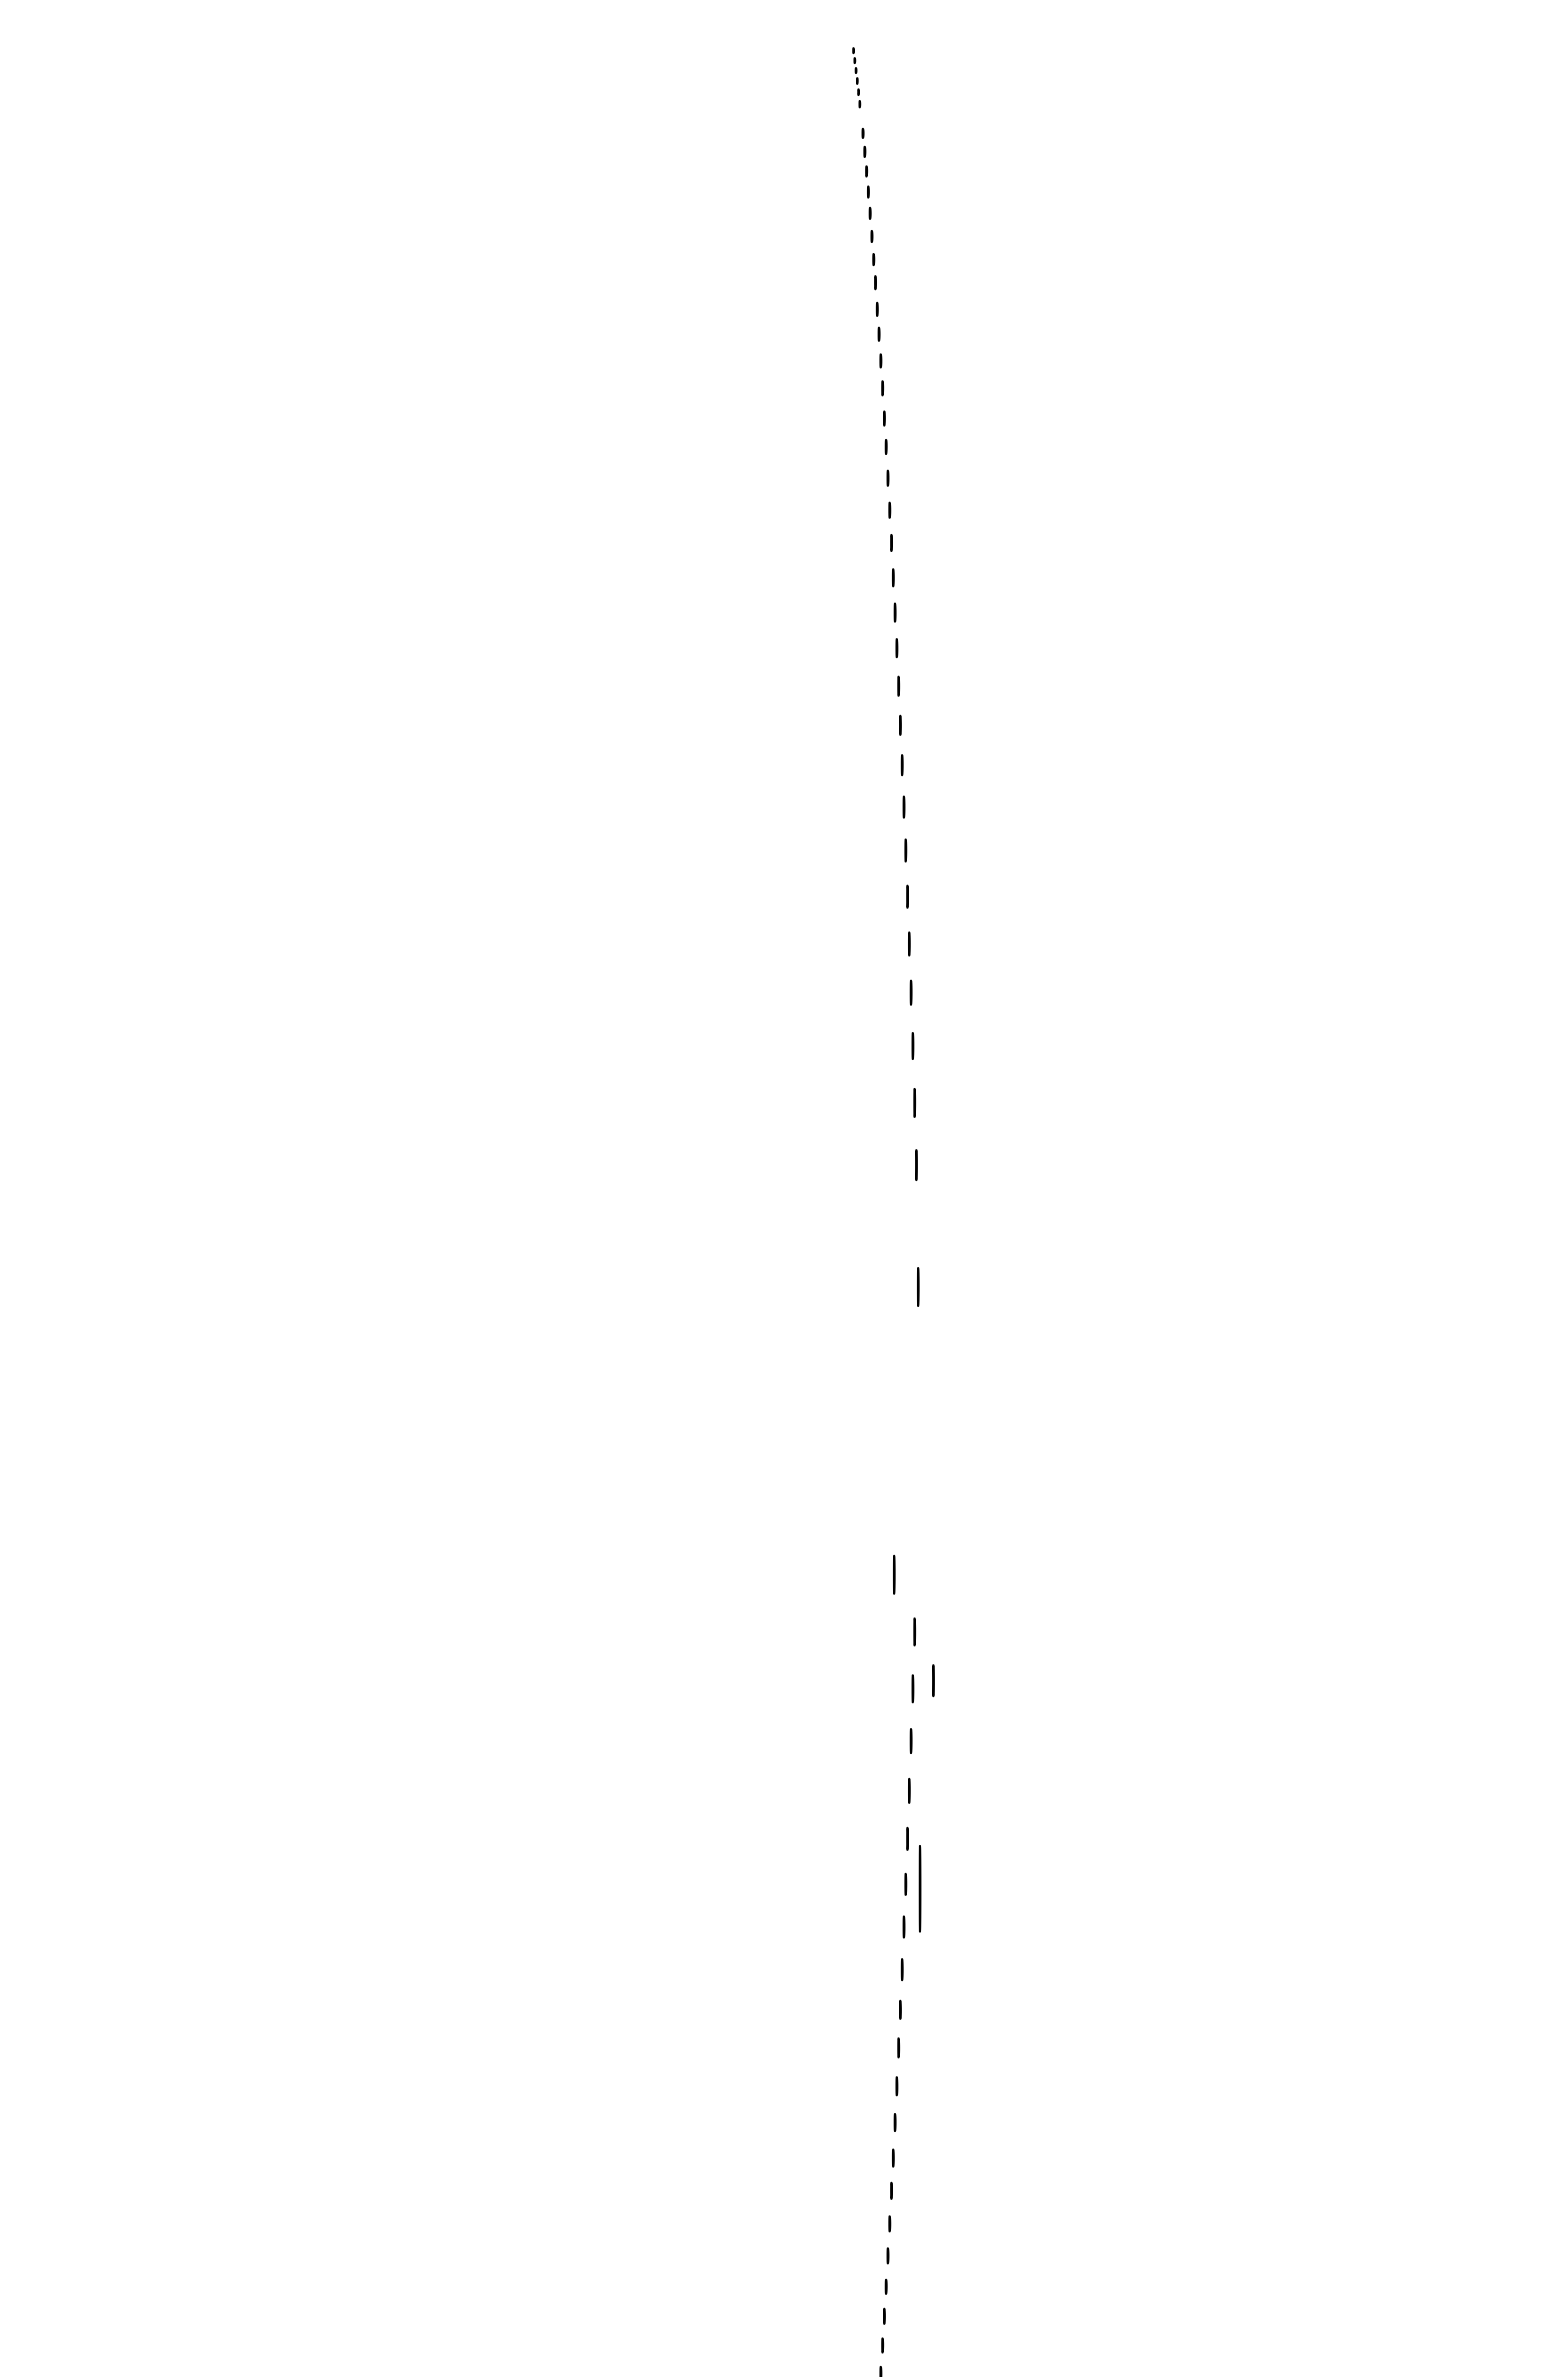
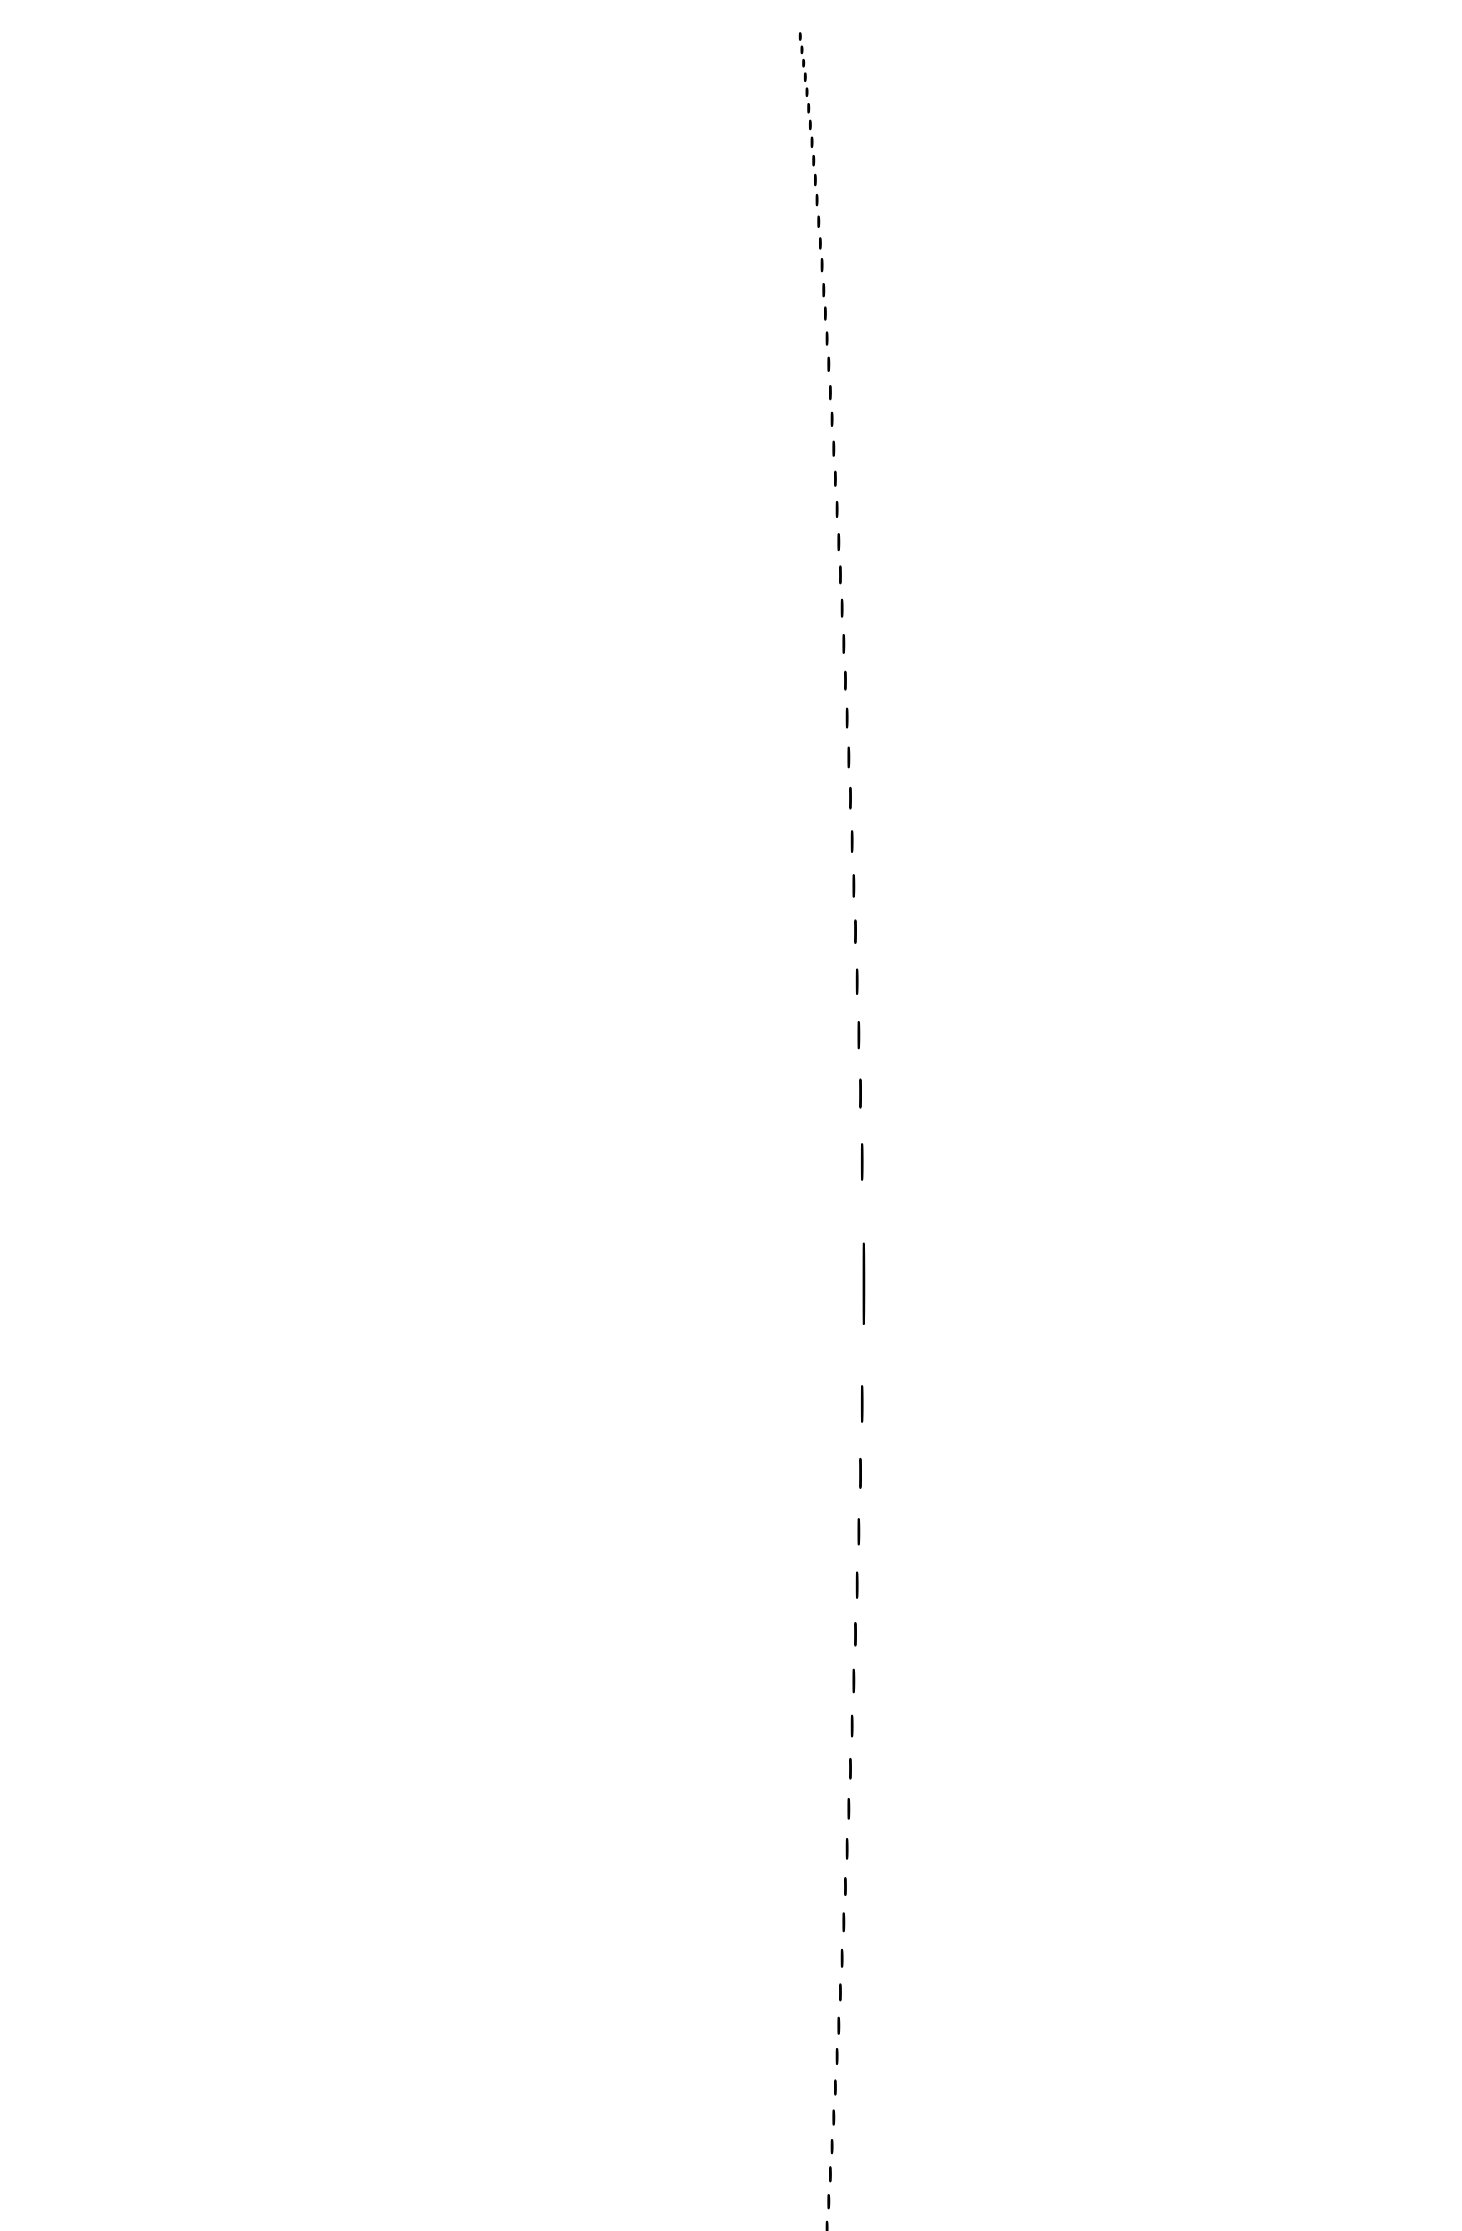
part: (856, 77) -> (804, 72), size x1.43
line: (918, 1286) -> (862, 1161), moved
line: (894, 1574) -> (862, 1403), moved
line: (933, 1680) -> (860, 1473), moved
line: (919, 1888) -> (863, 1283), moved

